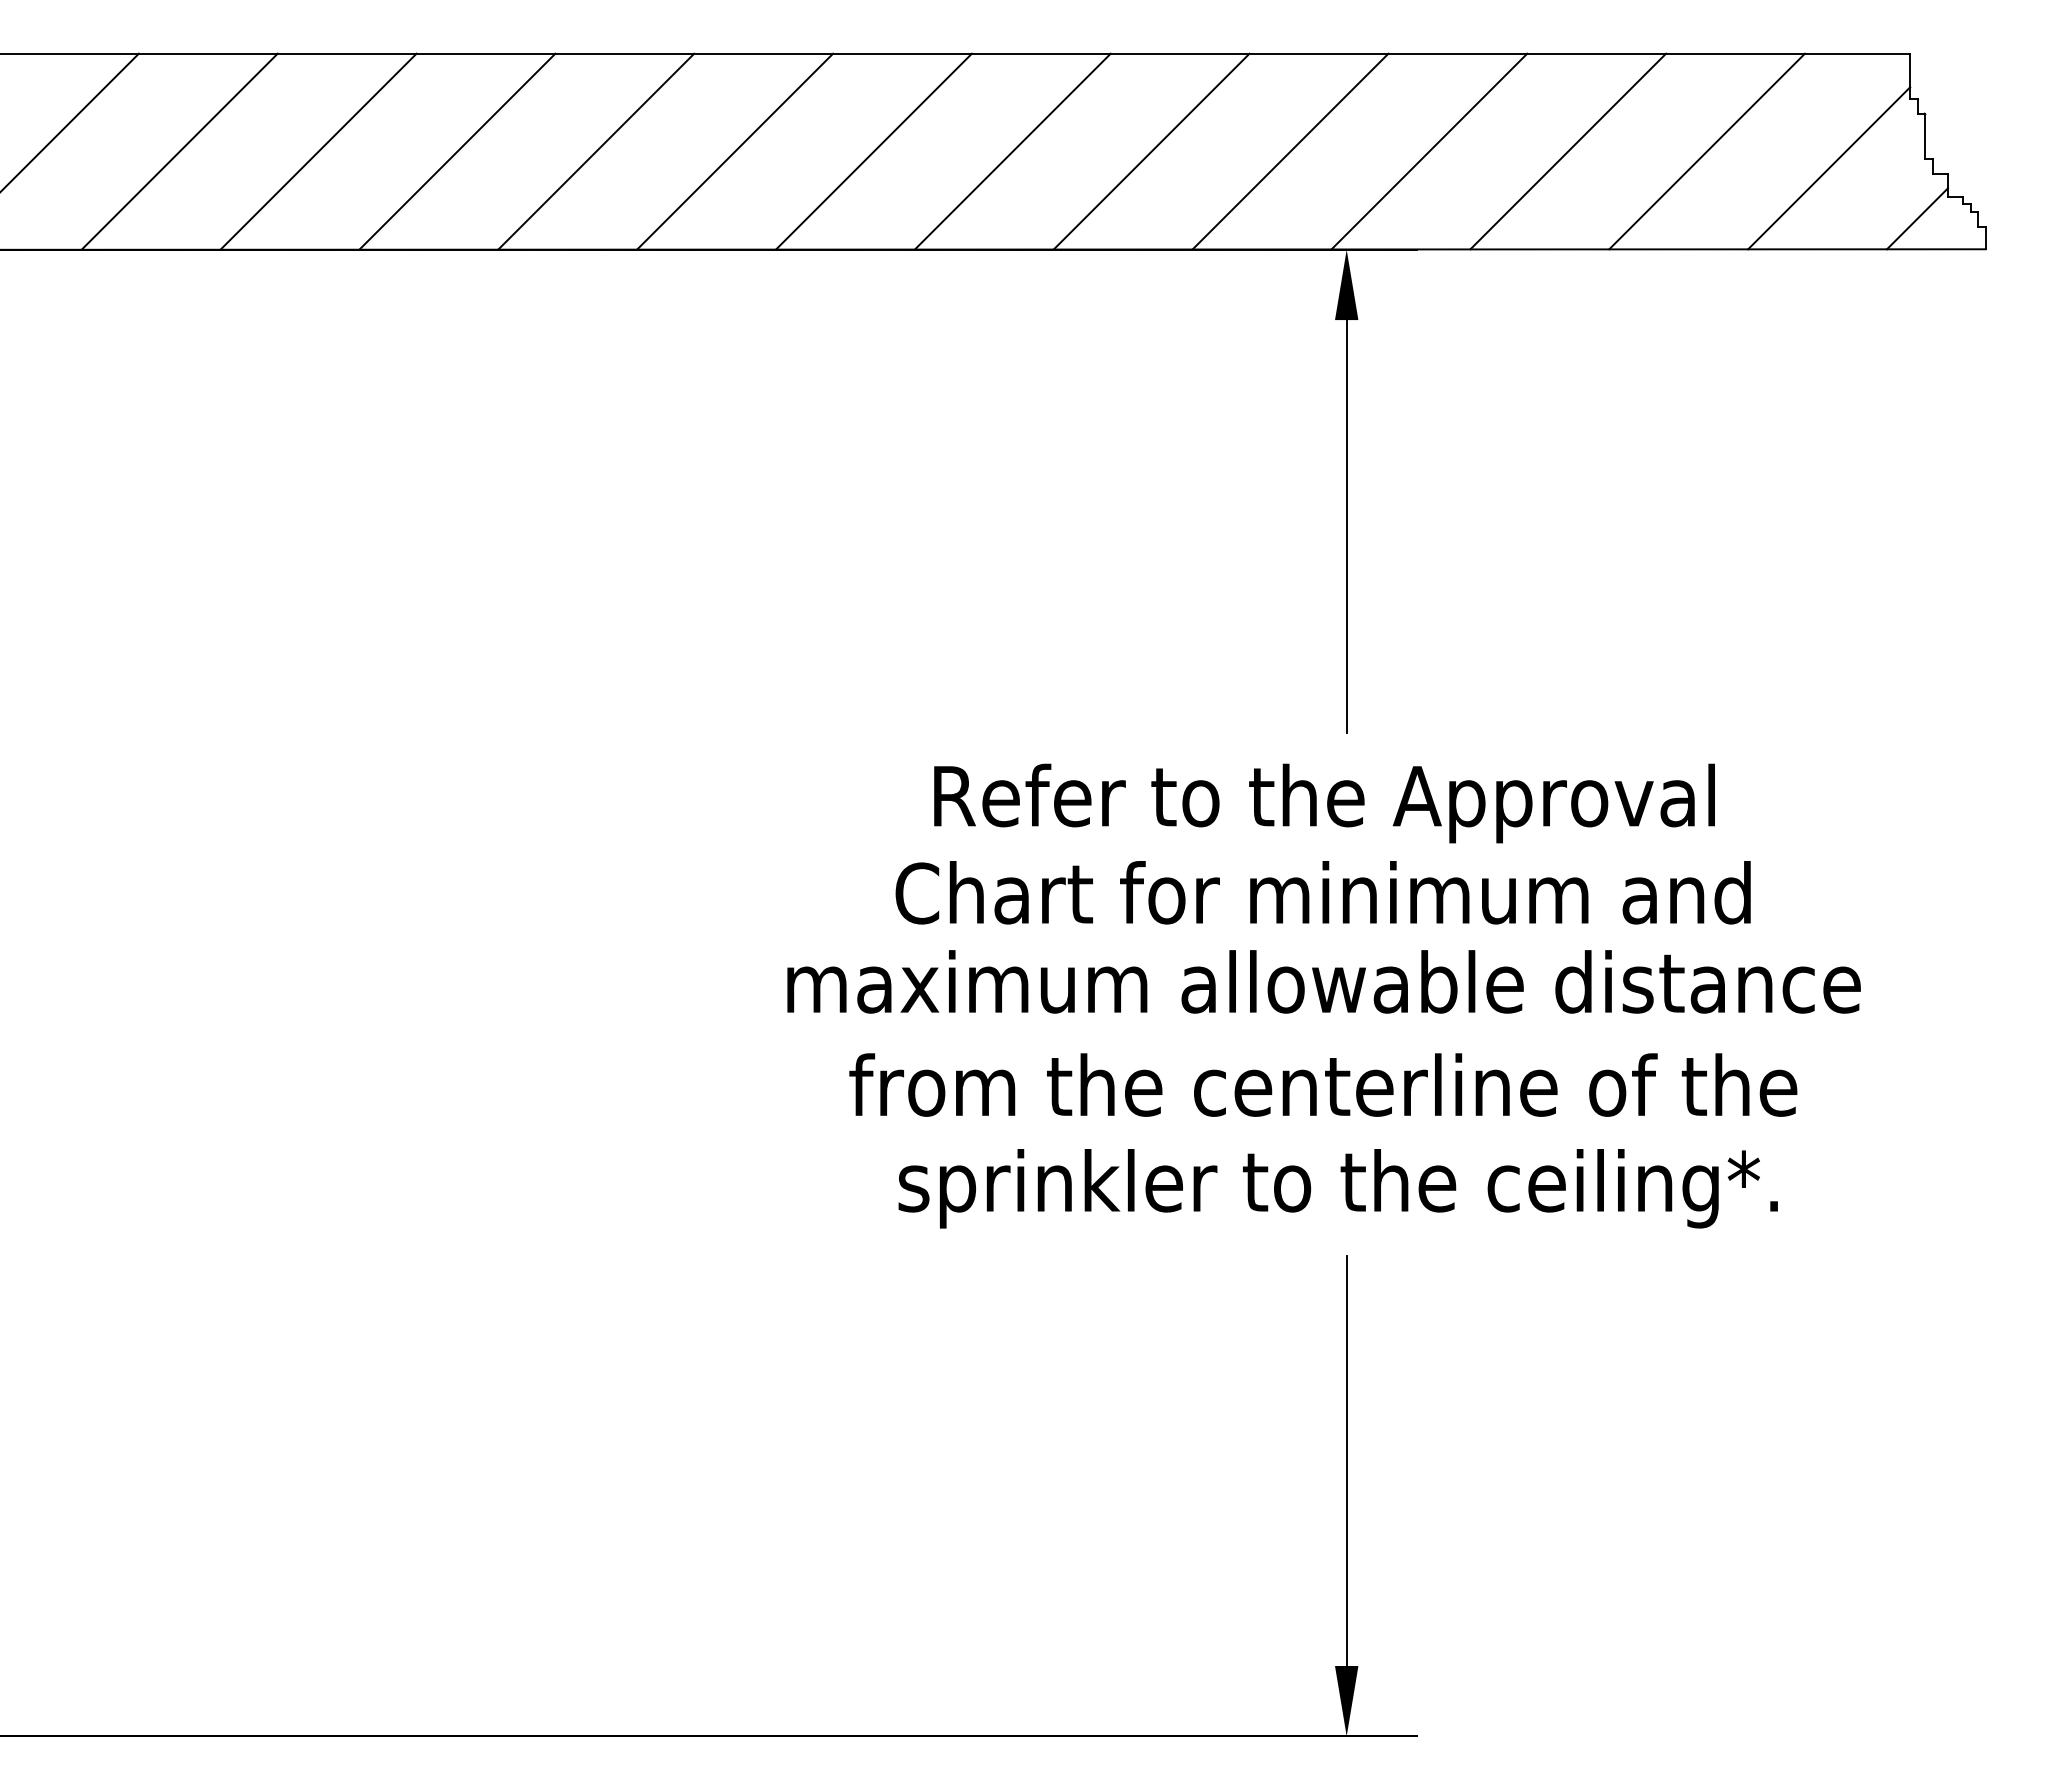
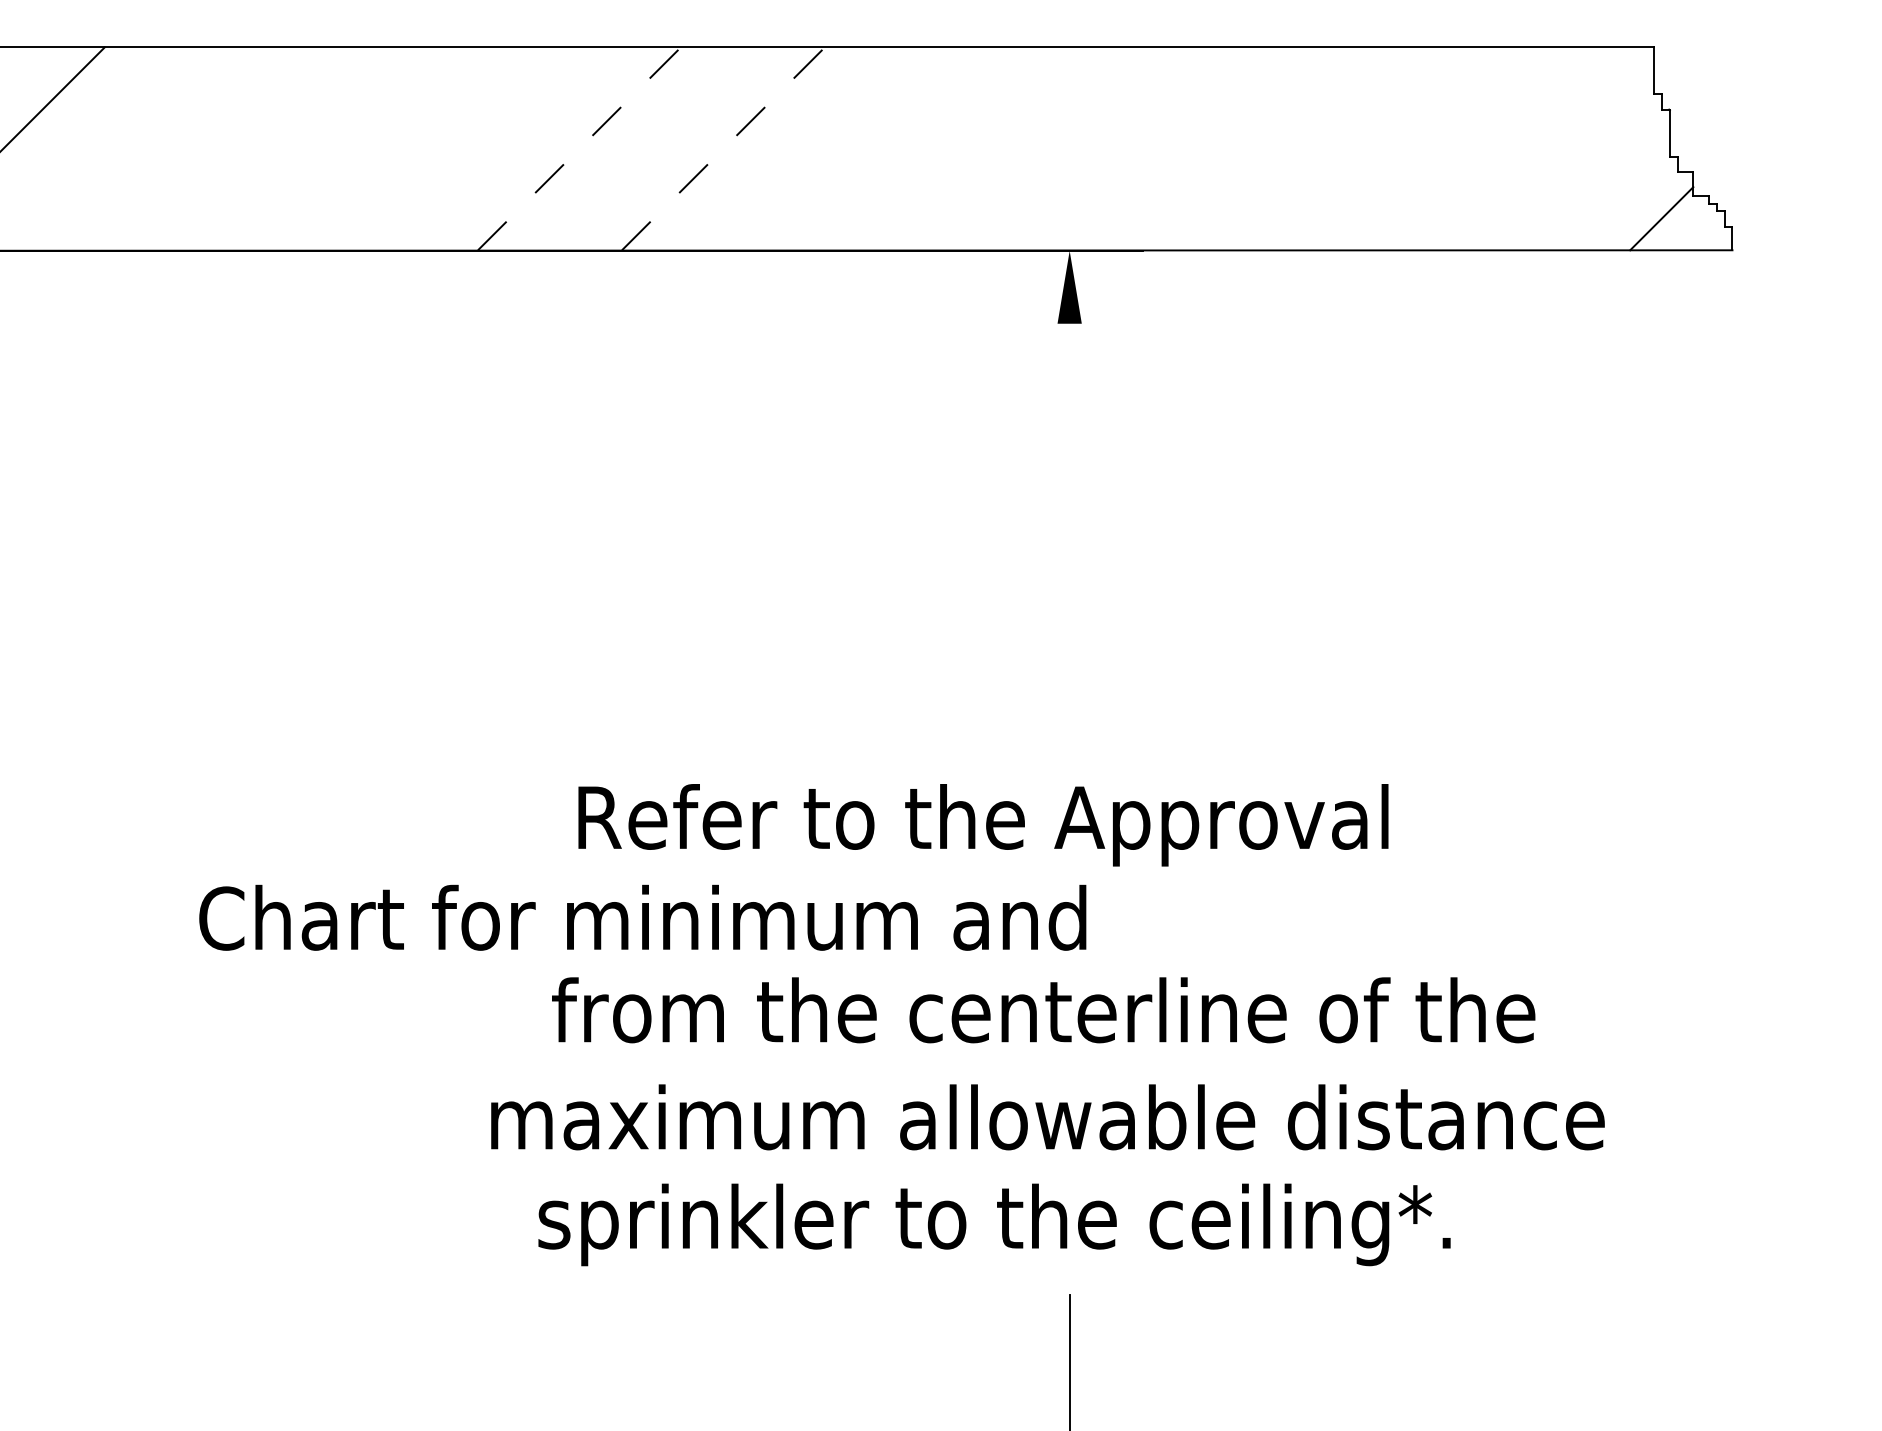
line: (457, 151) -> (147, 148), removed
line: (596, 151) -> (291, 148), removed
line: (735, 151) -> (435, 148), removed
line: (874, 151) -> (579, 148), solid -> dashed
line: (1013, 151) -> (724, 148), solid -> dashed
line: (1151, 151) -> (867, 148), removed
line: (1290, 151) -> (1011, 148), removed
line: (1429, 151) -> (1155, 148), removed
line: (1568, 151) -> (1299, 148), removed
line: (1706, 151) -> (1442, 148), removed
line: (1829, 168) -> (1570, 166), removed
line: (1346, 526) -> (1069, 537), removed
text: (1324, 803) -> (983, 825), moved
text: (1322, 892) -> (642, 917), moved
text: (1323, 981) -> (1045, 1009), maximum allowable distance -> from the centerline of the
text: (1325, 1084) -> (1047, 1116), from the centerline of the -> maximum allowable distance
text: (1337, 1188) -> (993, 1224), moved

